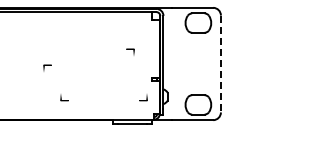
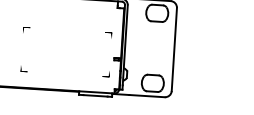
part: (130, 51) -> (108, 34), moved
line: (220, 64) -> (173, 49), dashed -> solid
part: (47, 67) -> (26, 29), moved
part: (64, 97) -> (24, 68), moved

